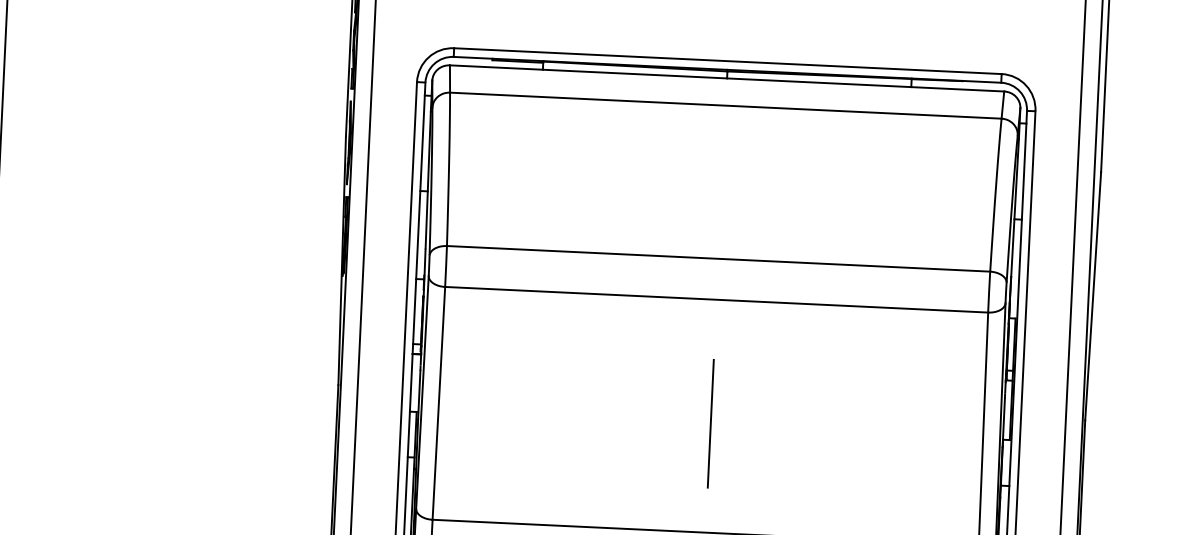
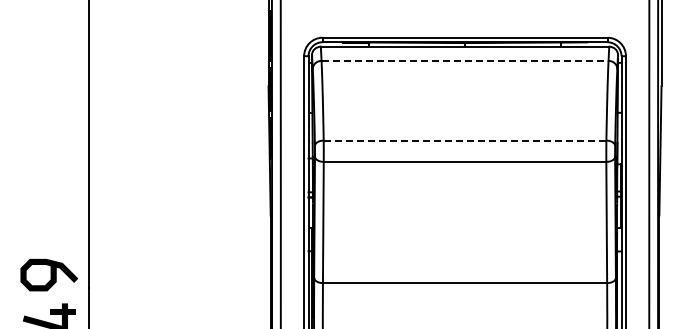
line: (726, 104) -> (465, 60), solid -> dashed
line: (717, 258) -> (464, 140), solid -> dashed
line: (711, 423) -> (465, 226), removed

